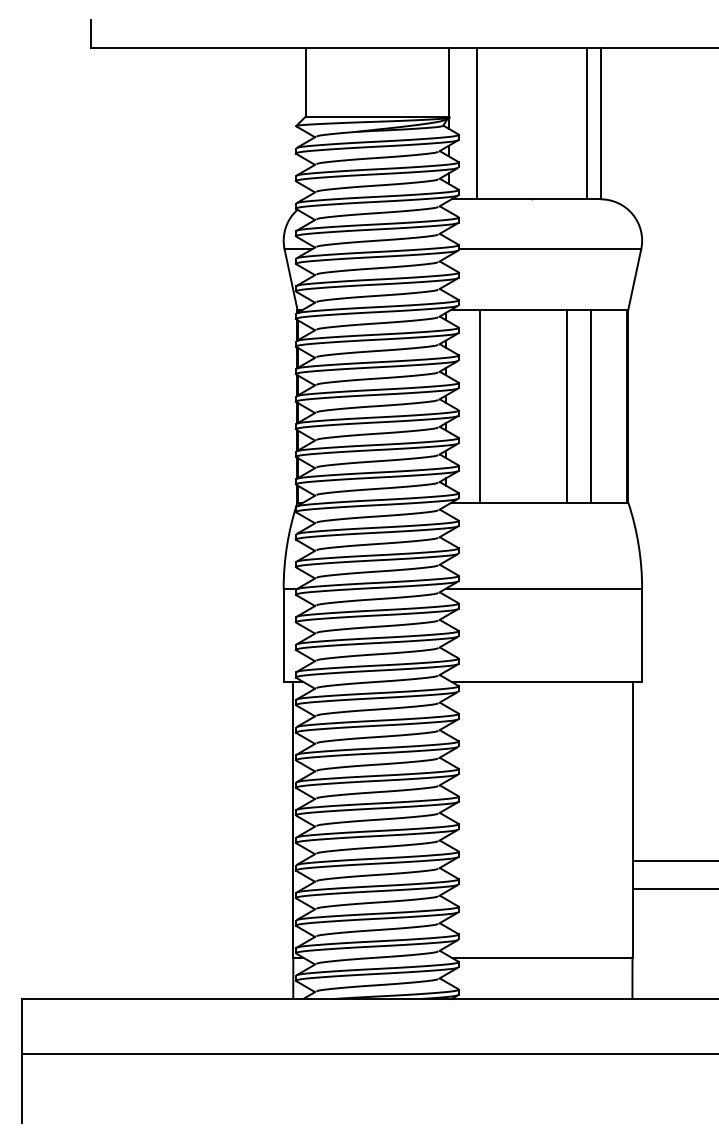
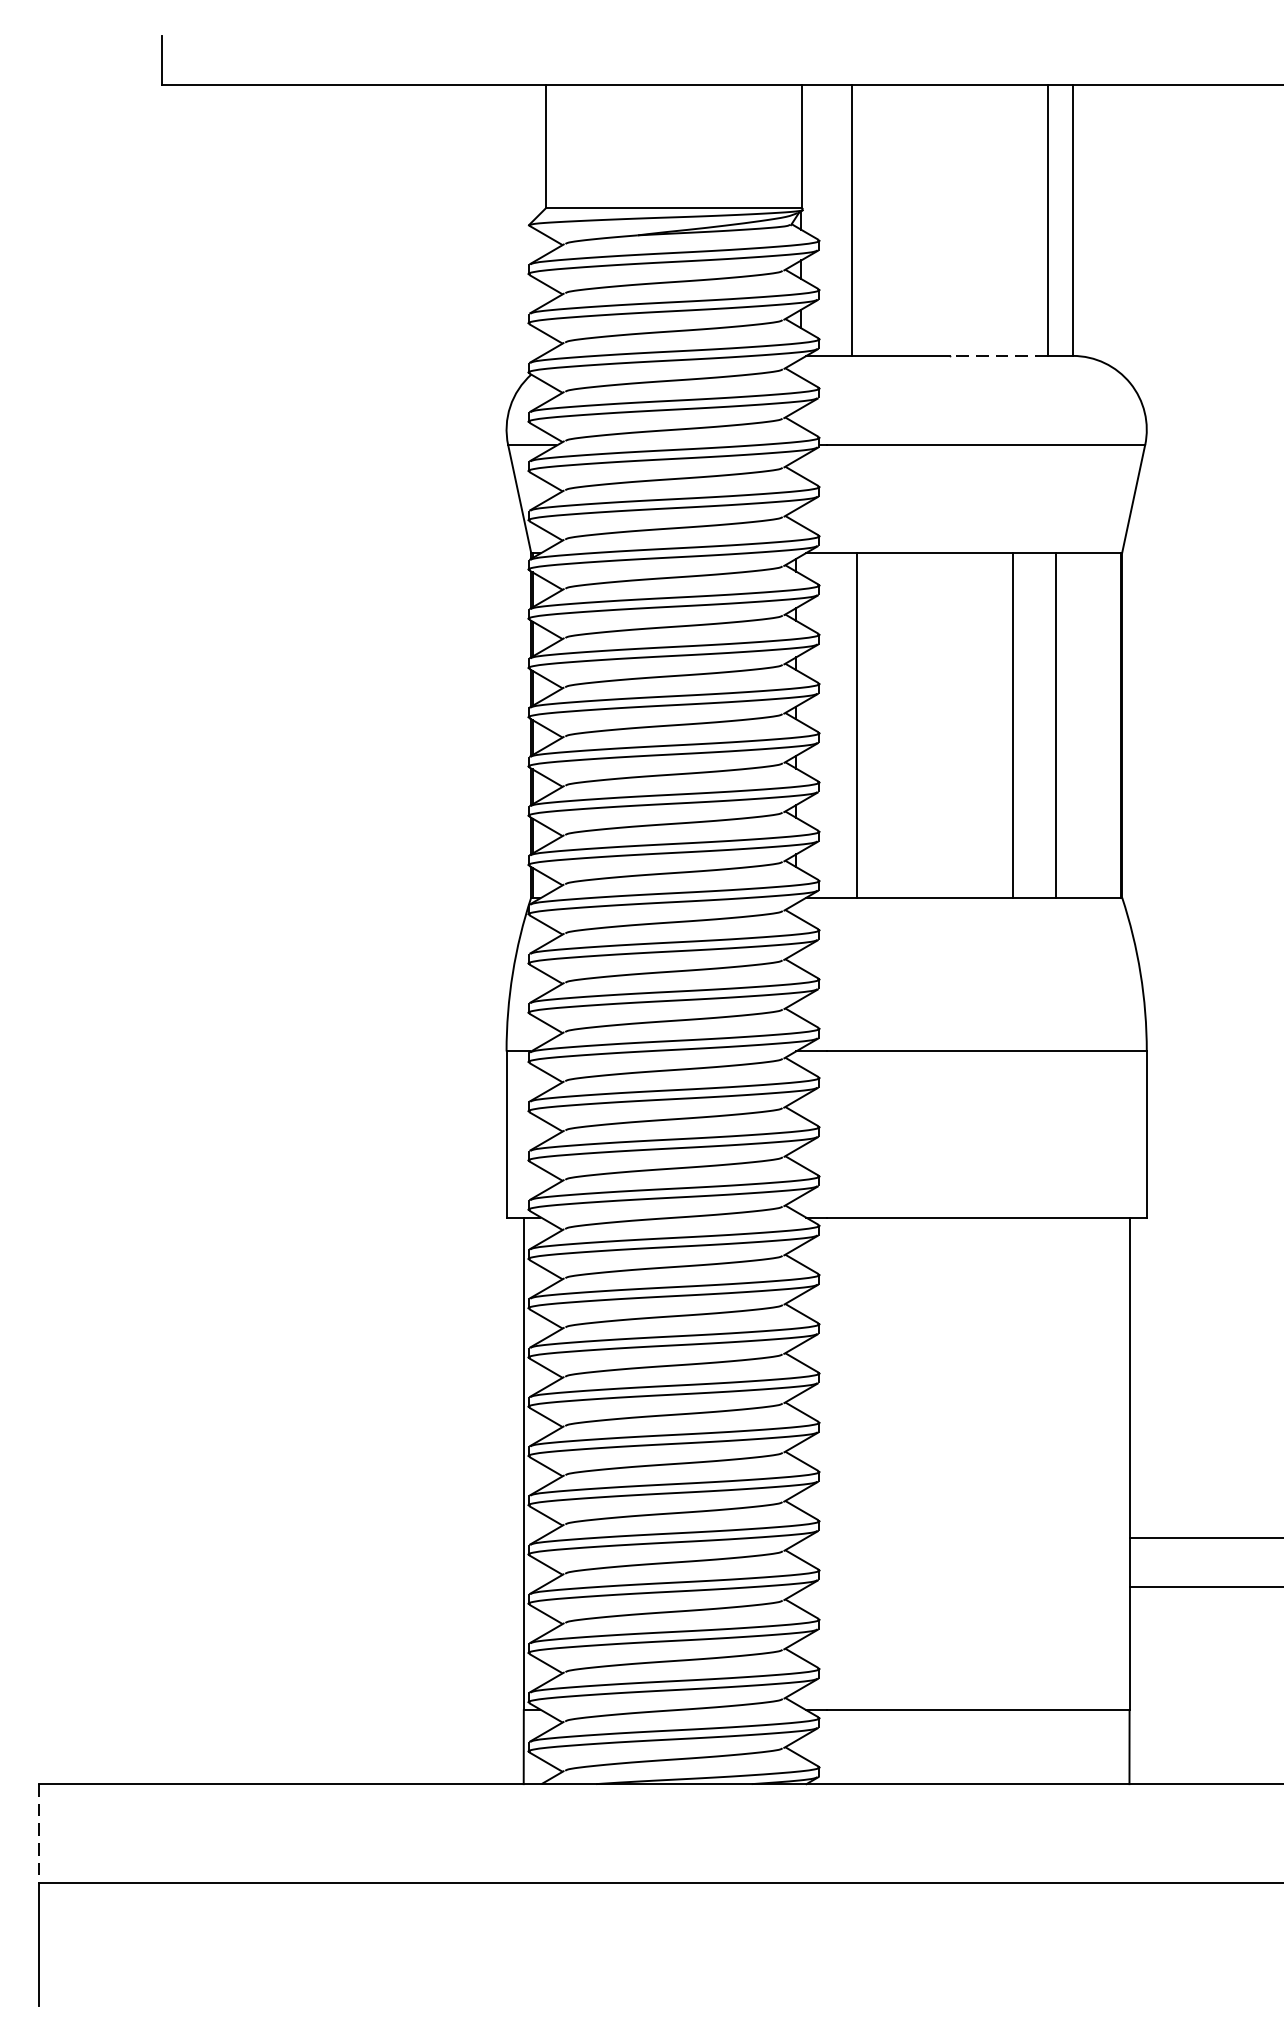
line: (558, 199) -> (997, 356), solid -> dashed
line: (21, 1026) -> (38, 1833), solid -> dashed

